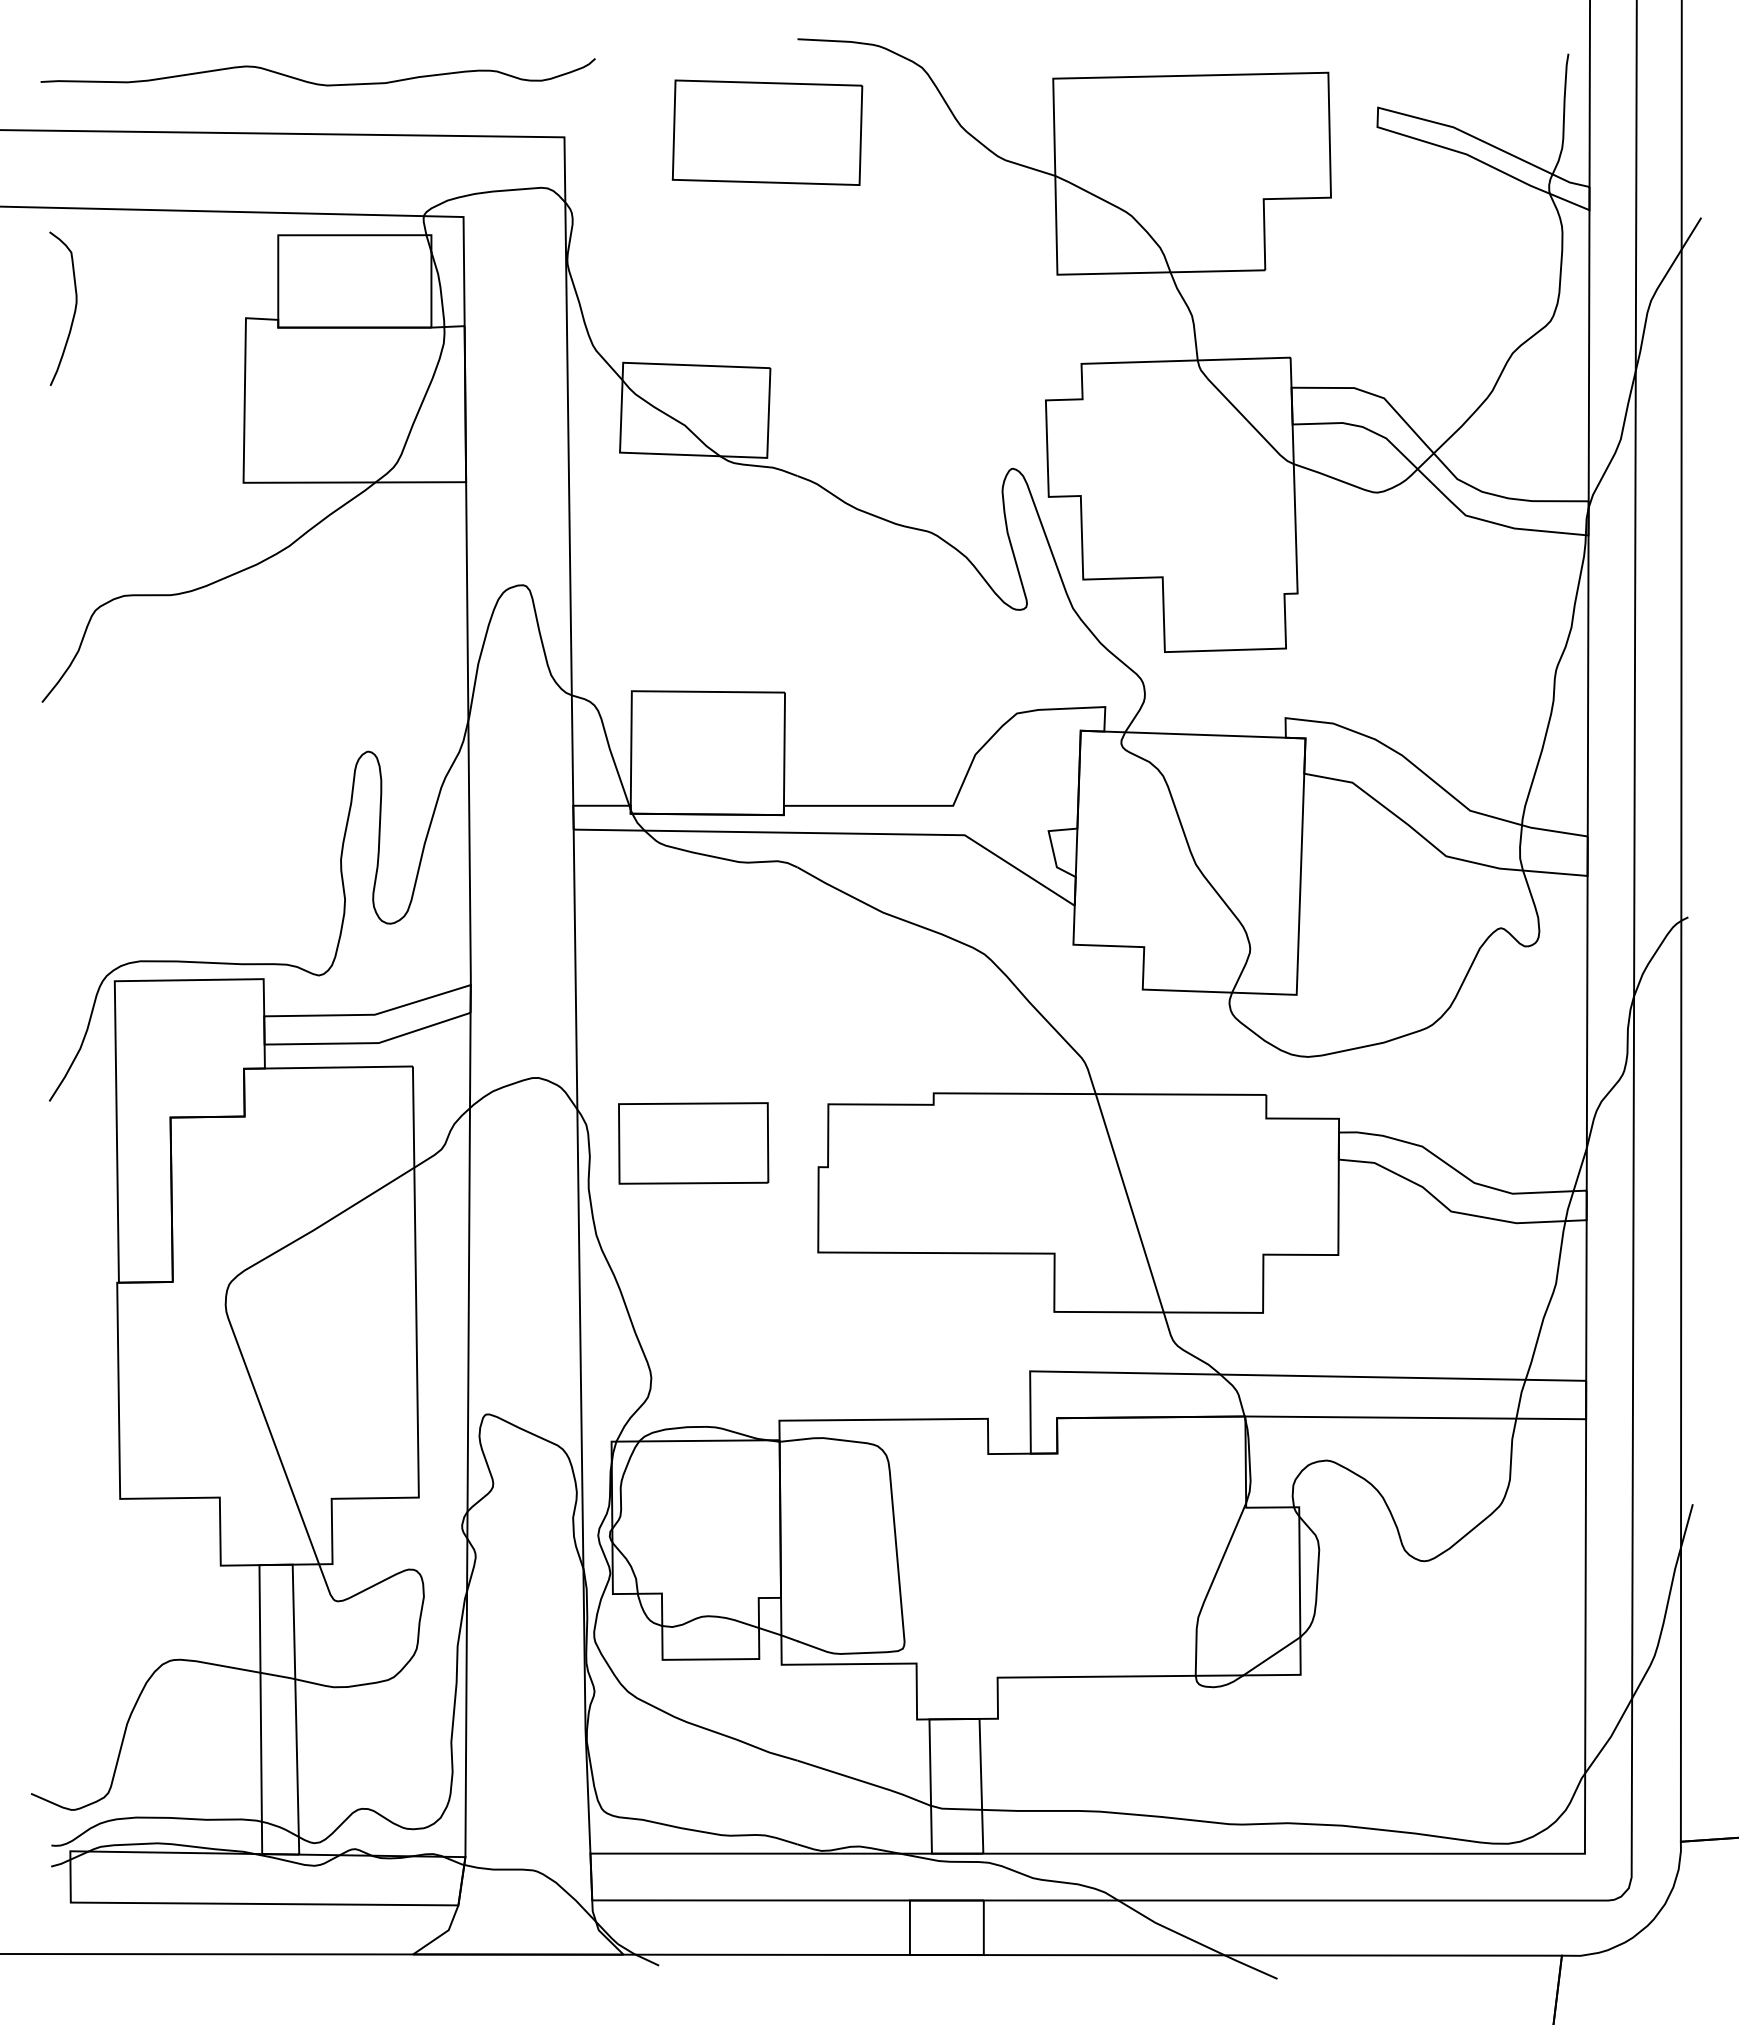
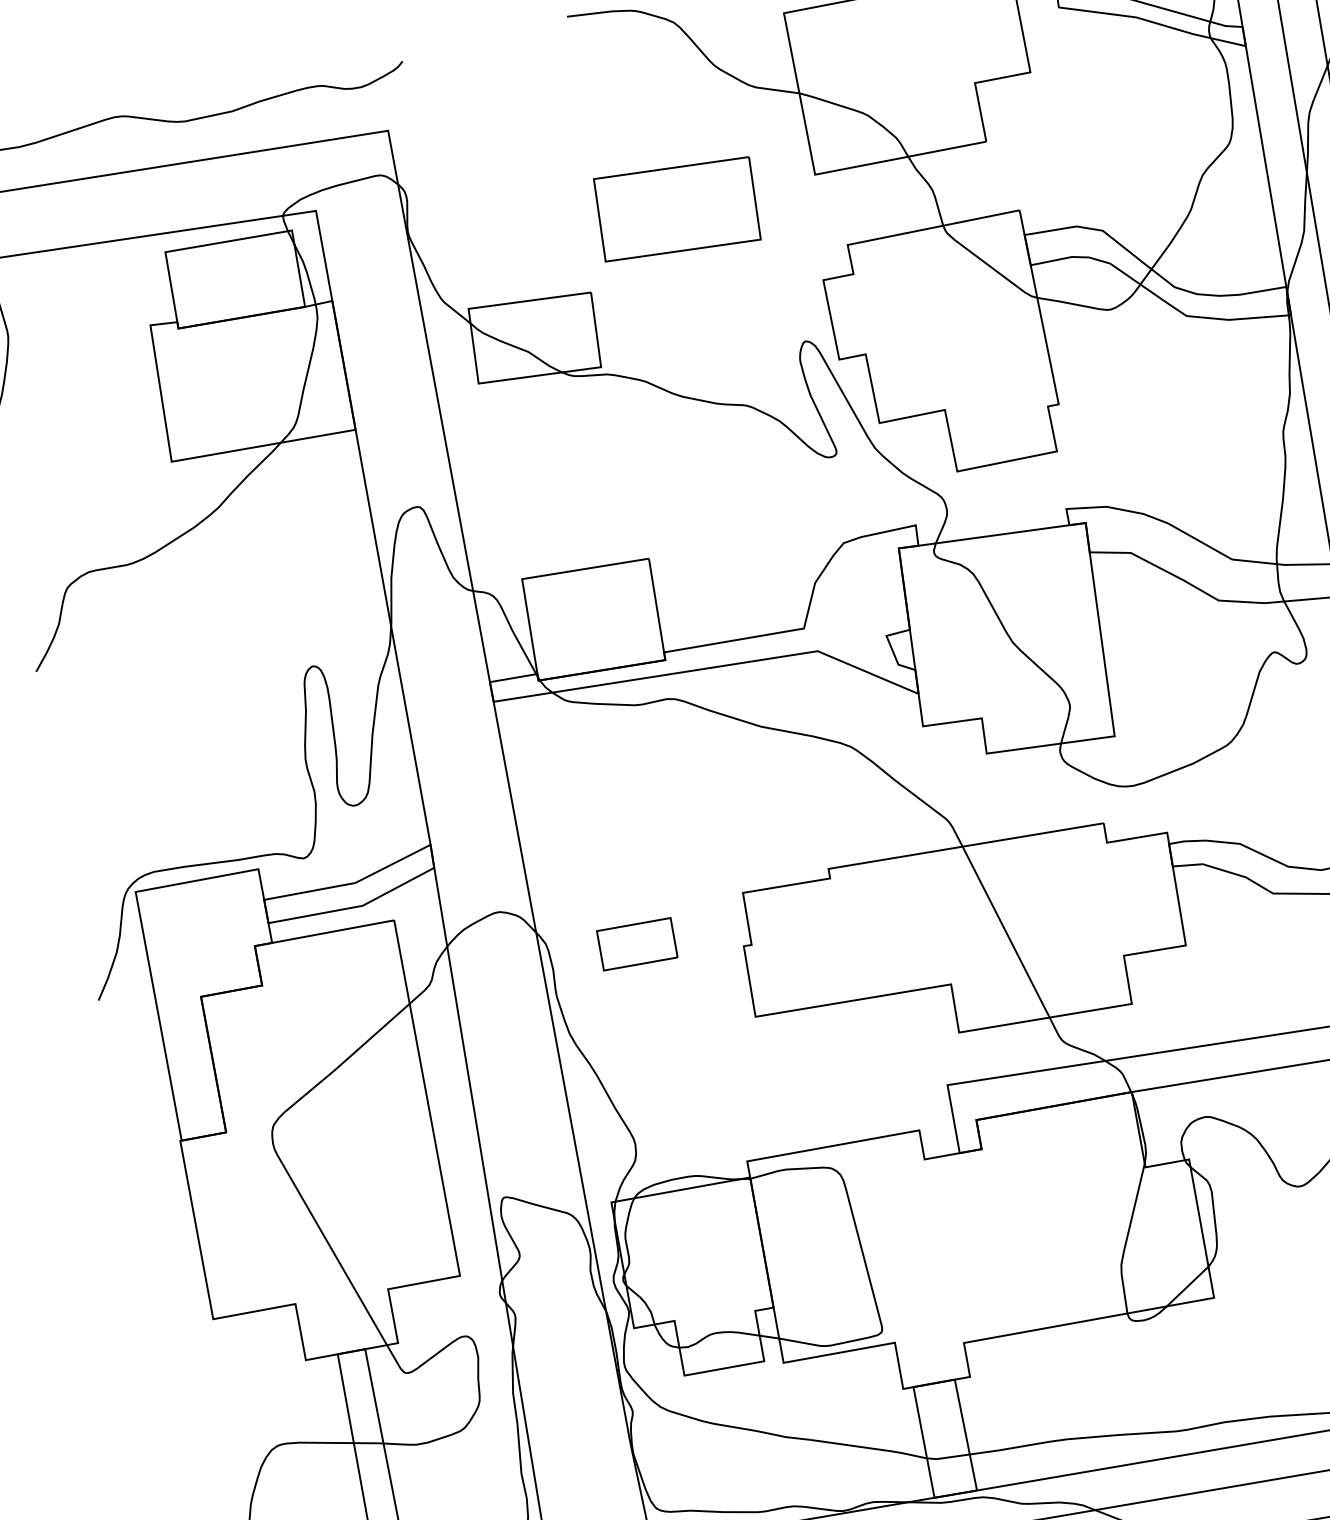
part: (767, 132) -> (677, 209), moved
part: (693, 1143) -> (637, 944), size x0.6

